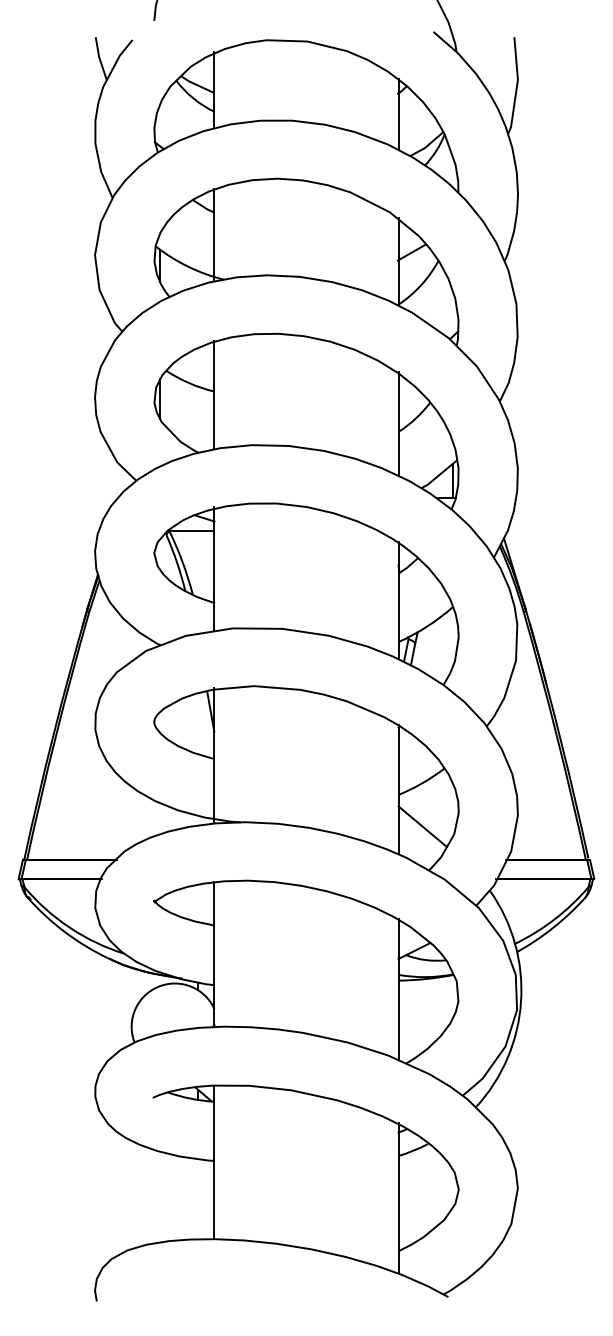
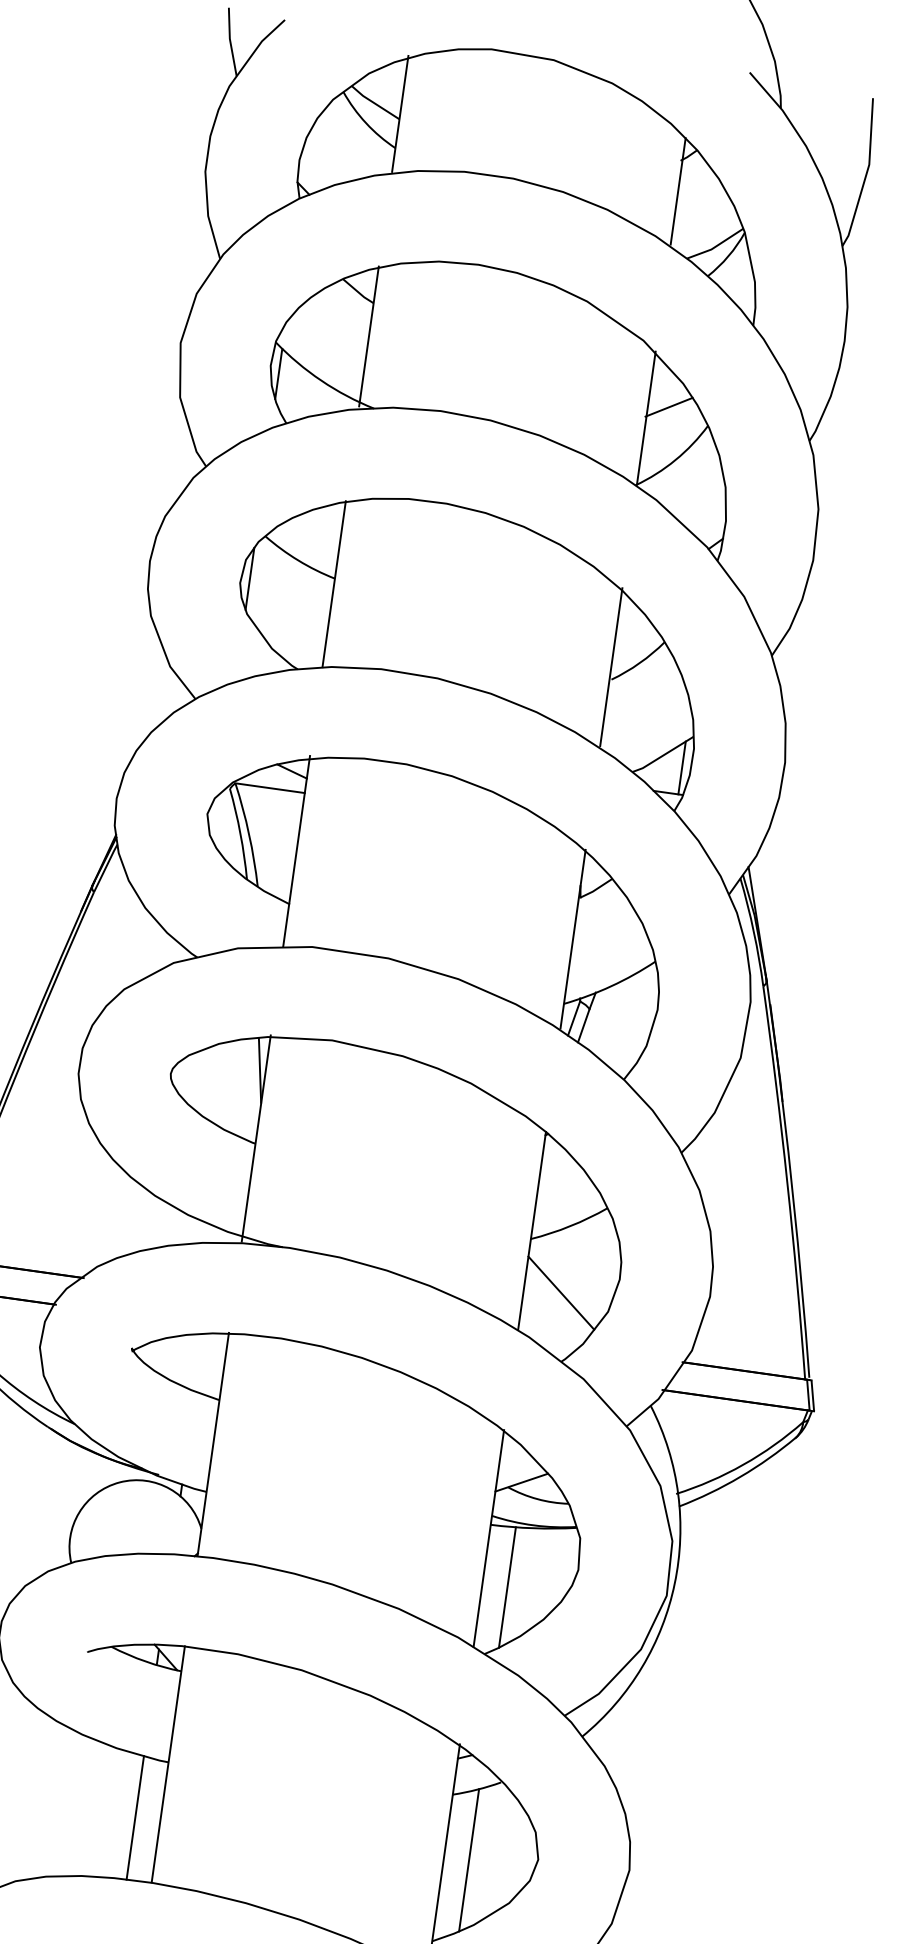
line: (414, 1019) -> (506, 1588), added
line: (414, 1196) -> (468, 1860), added
line: (198, 1199) -> (135, 1818), added

